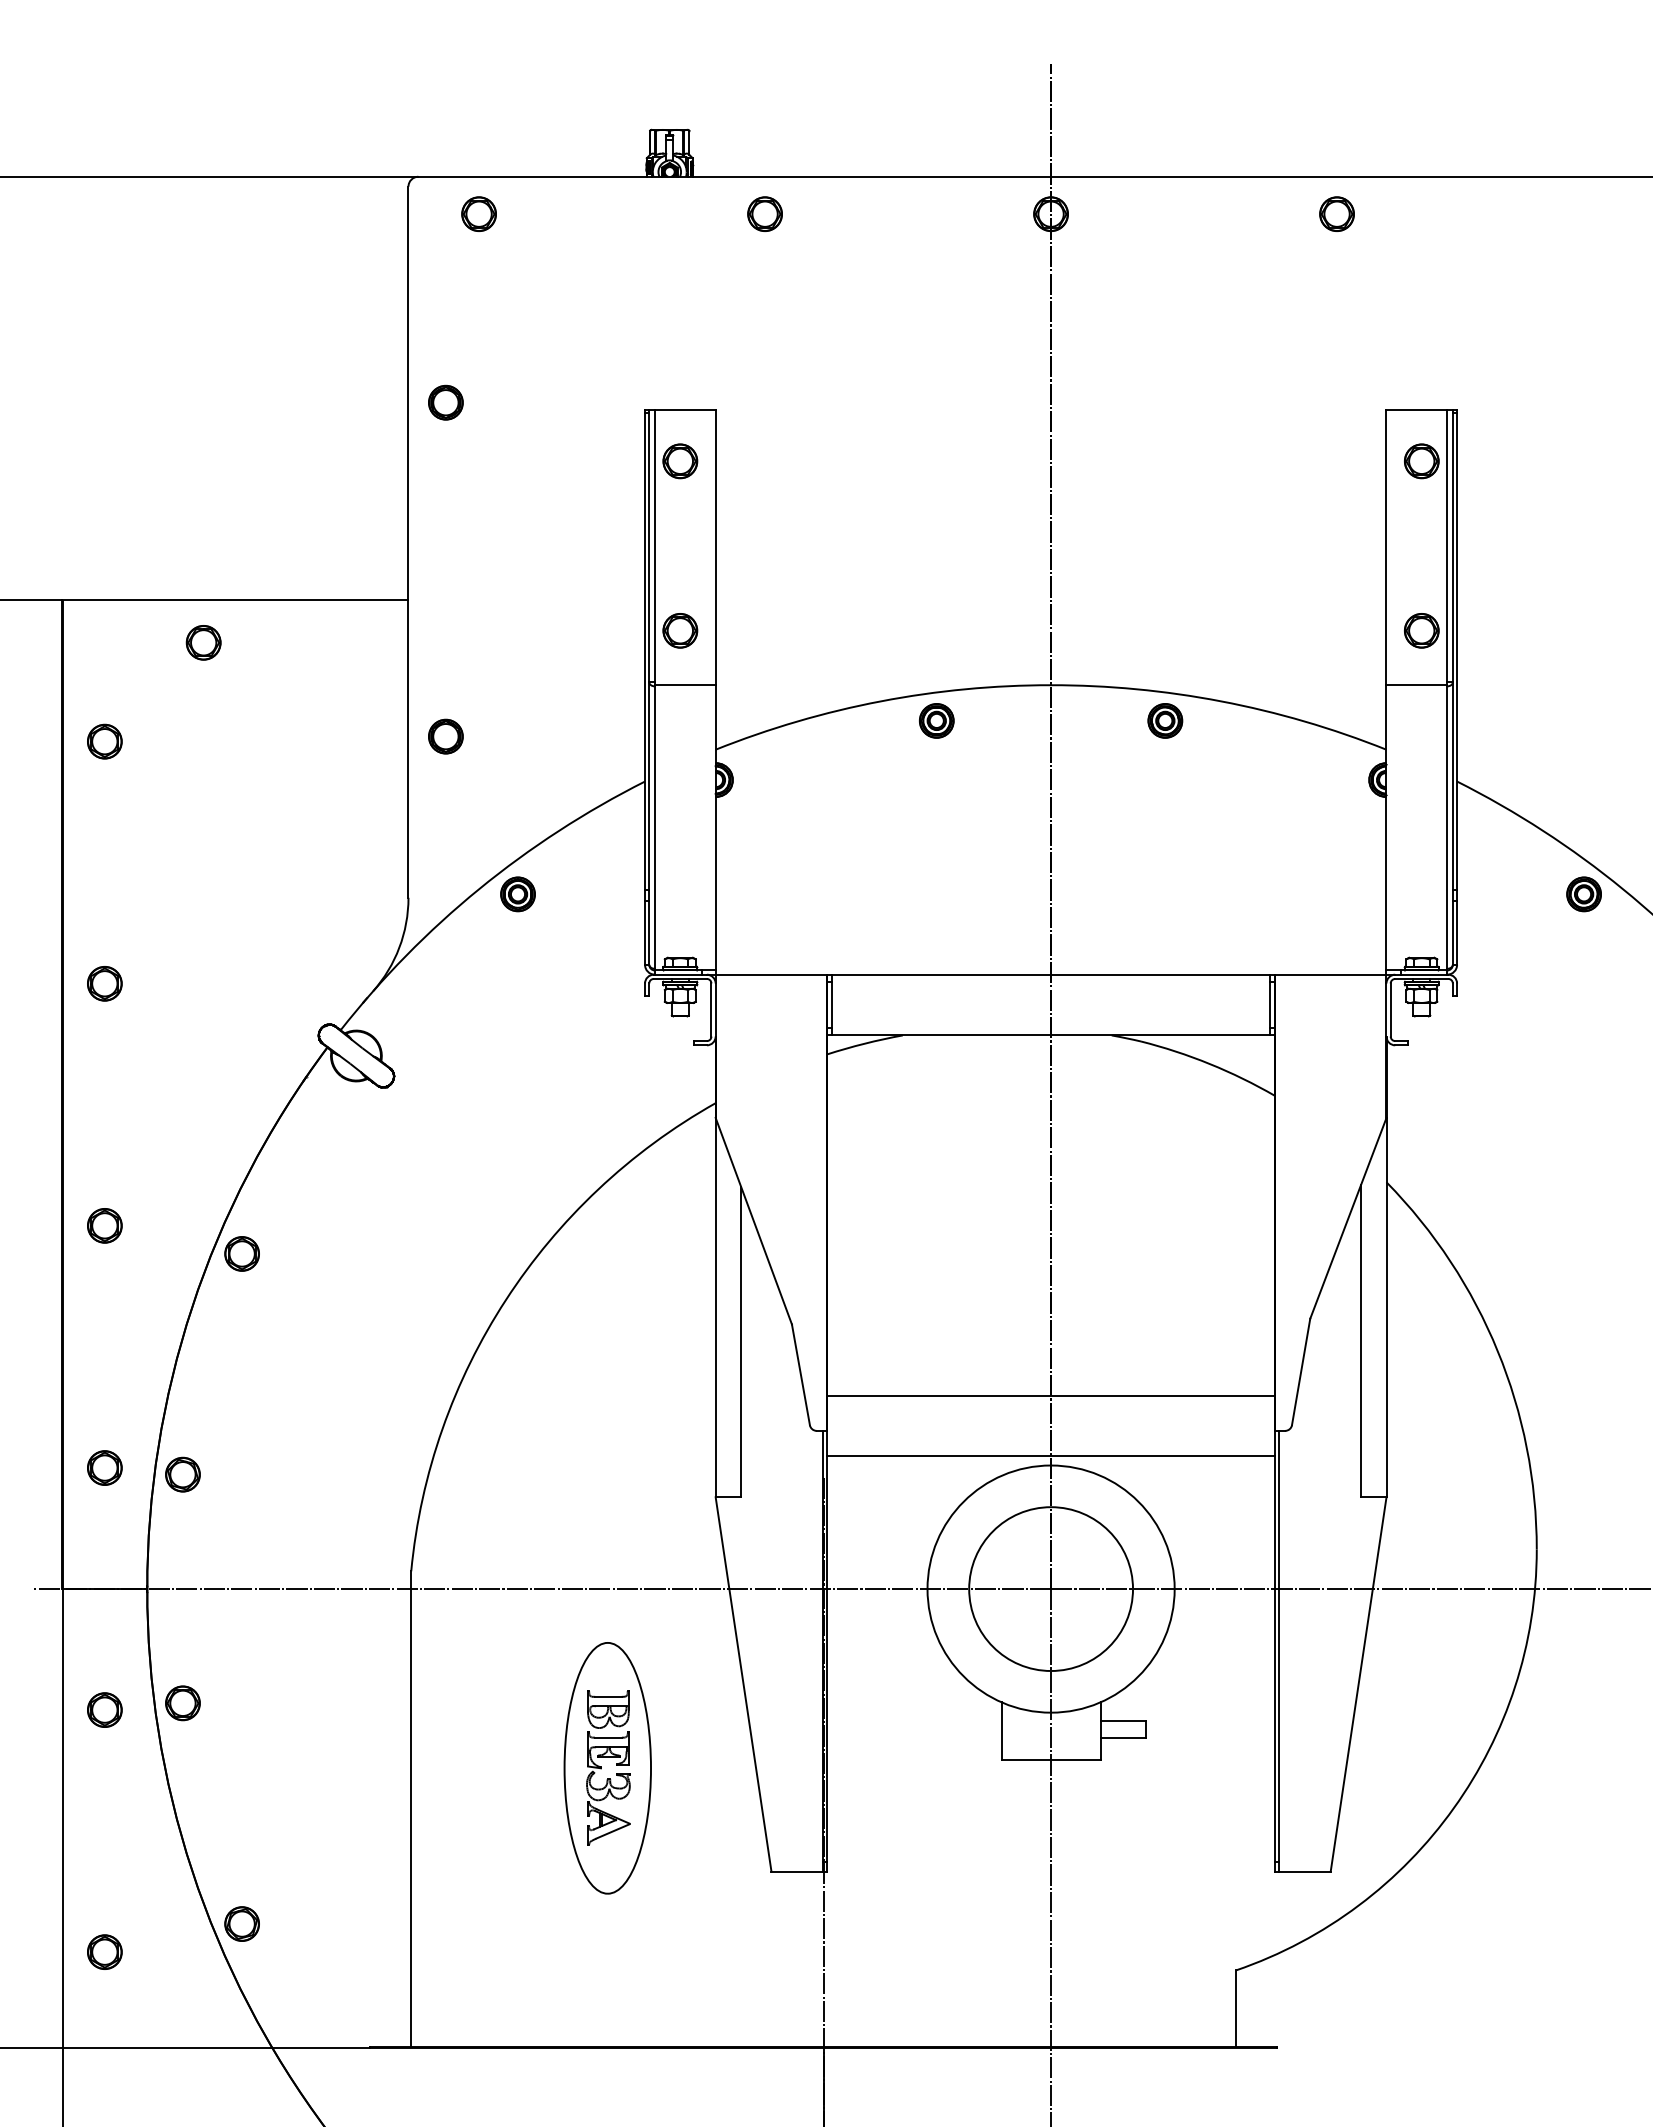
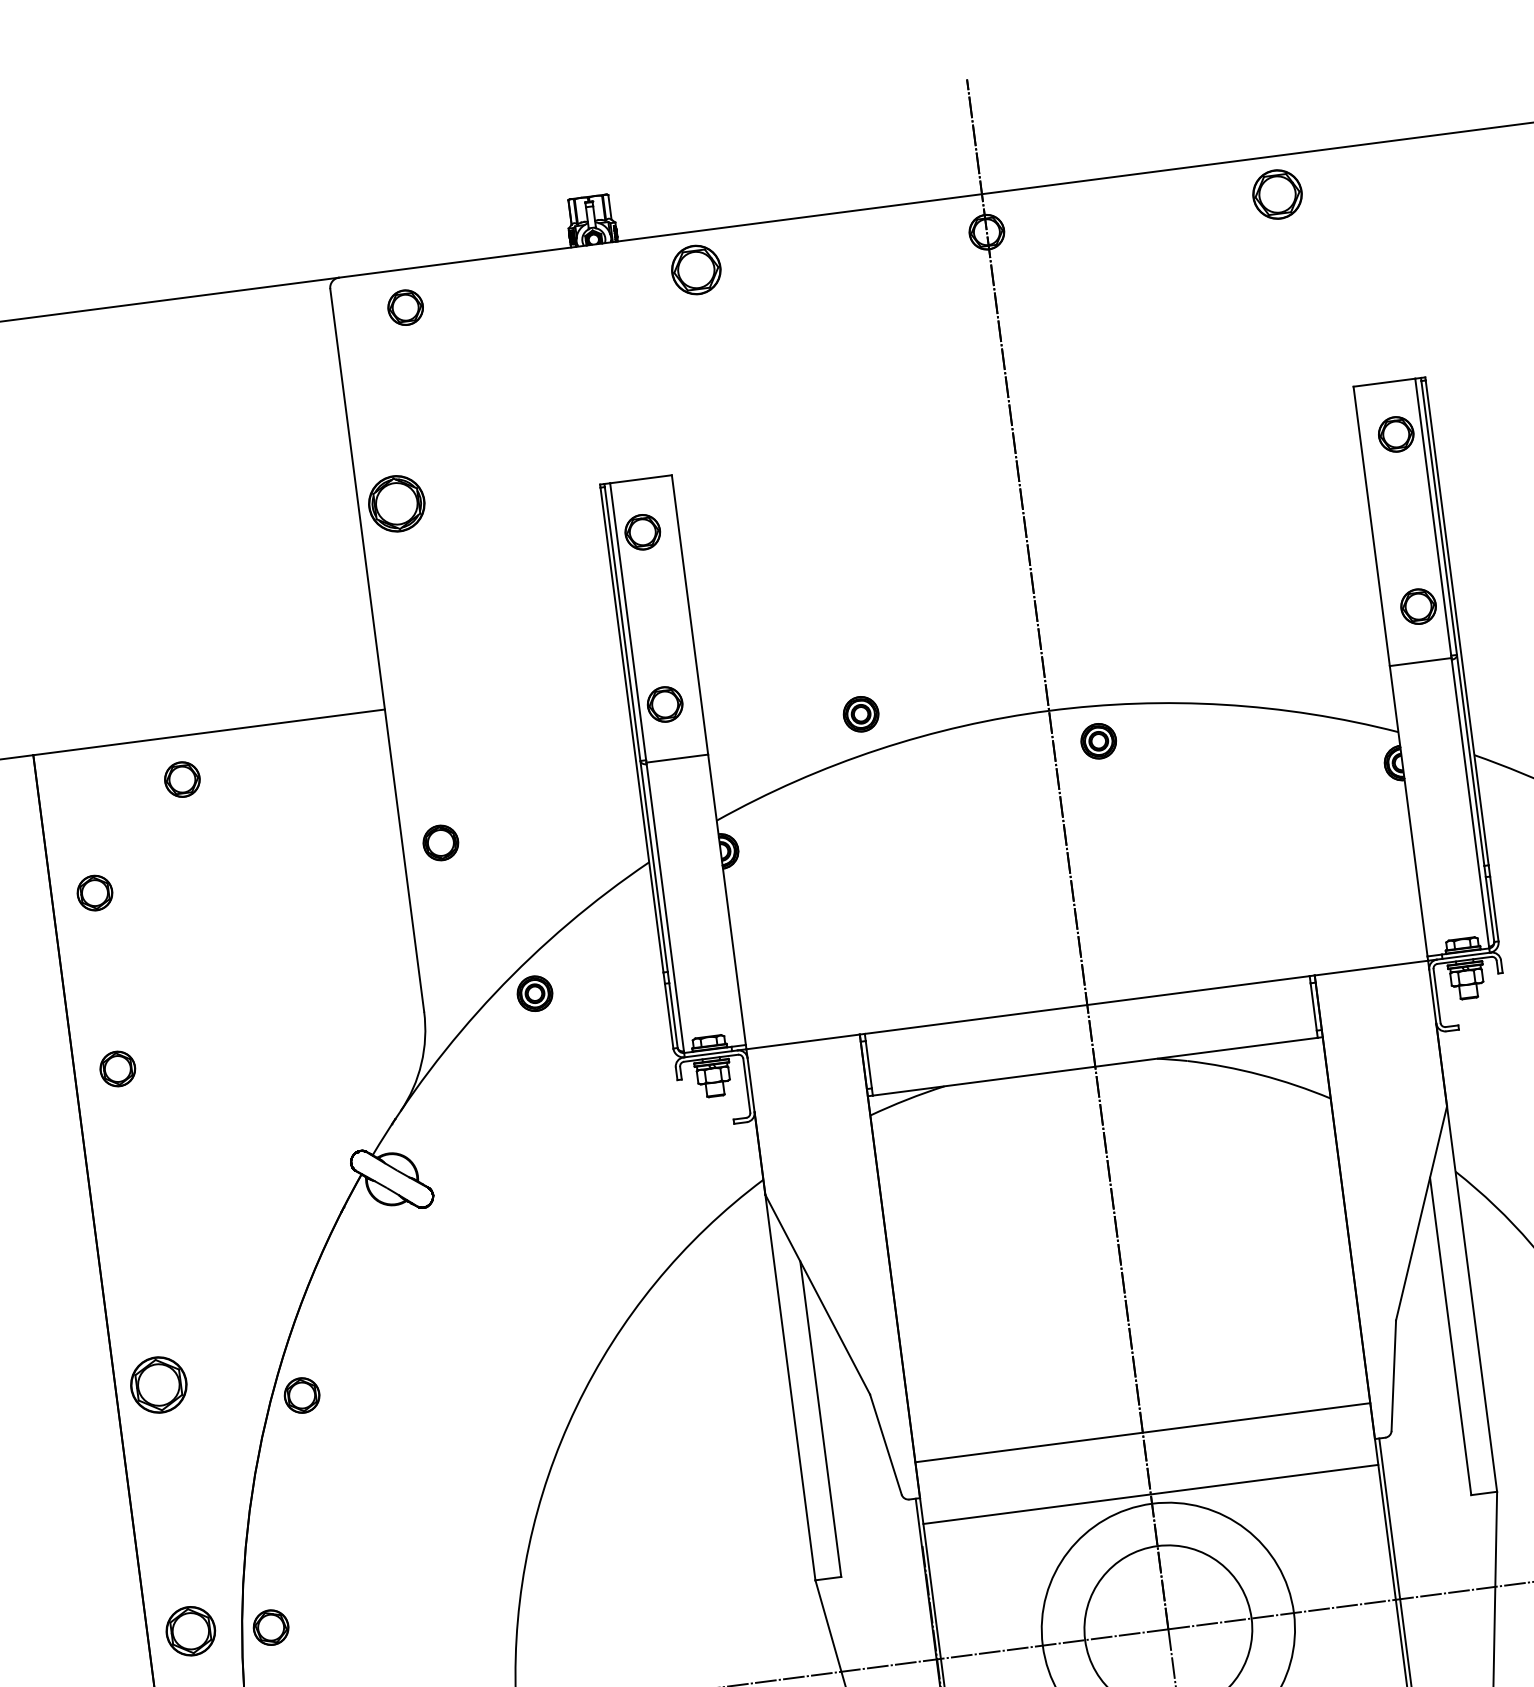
part: (764, 213) -> (695, 269), size x1.4
part: (1336, 213) -> (1276, 193), size x1.4
part: (445, 402) -> (396, 503), size x1.6
part: (936, 720) -> (860, 713), moved
part: (1165, 720) -> (1098, 740), moved
part: (104, 983) -> (117, 1068), moved
part: (104, 1225) -> (158, 1384), size x1.6
part: (104, 1467) -> (190, 1630), size x1.4

